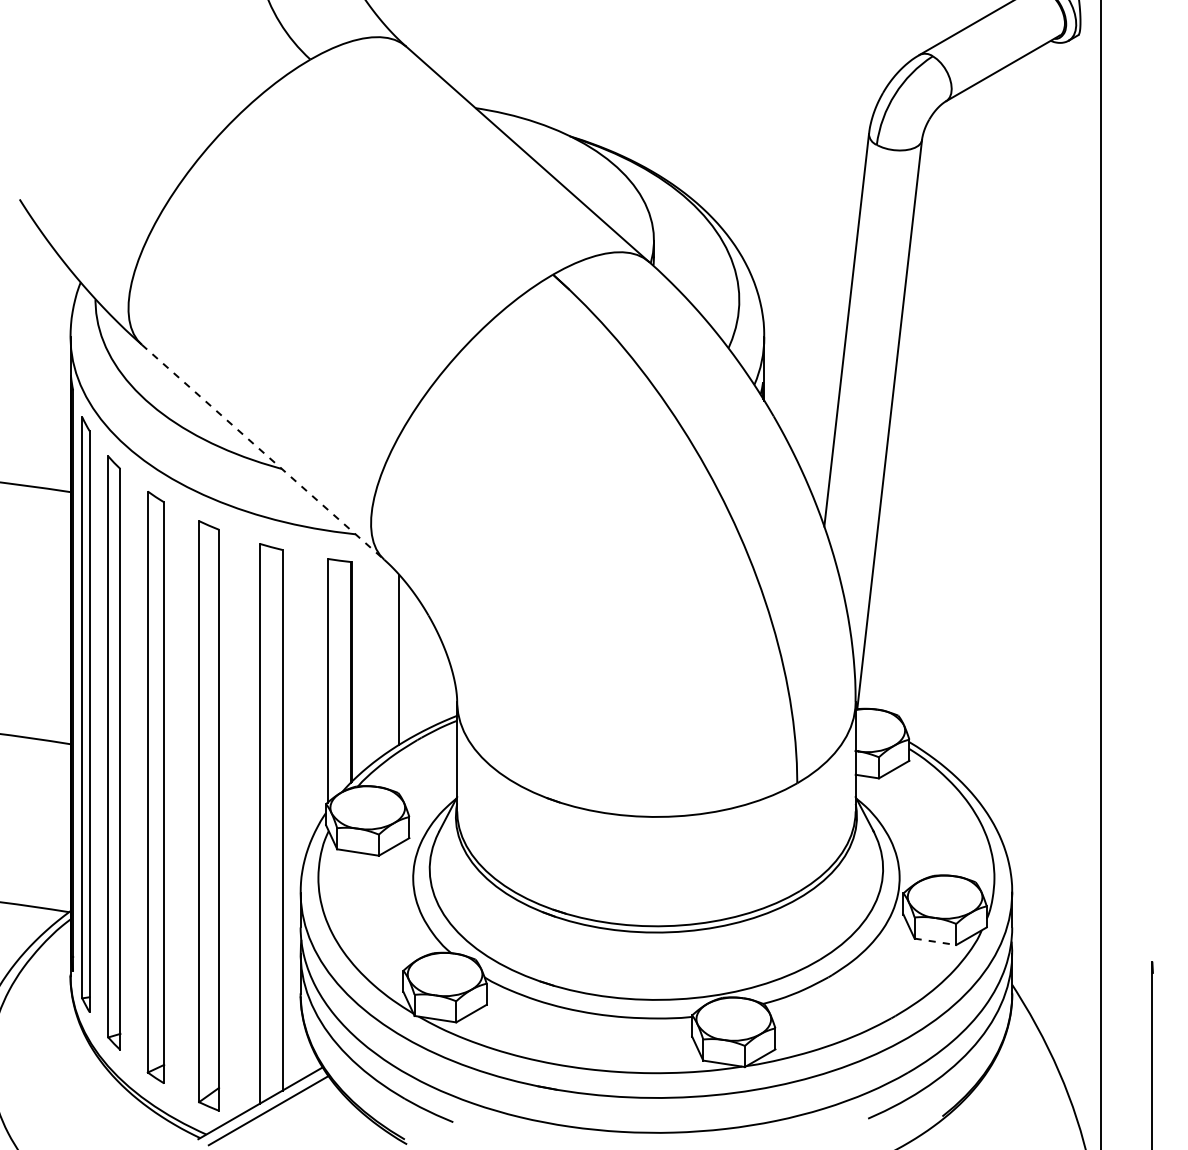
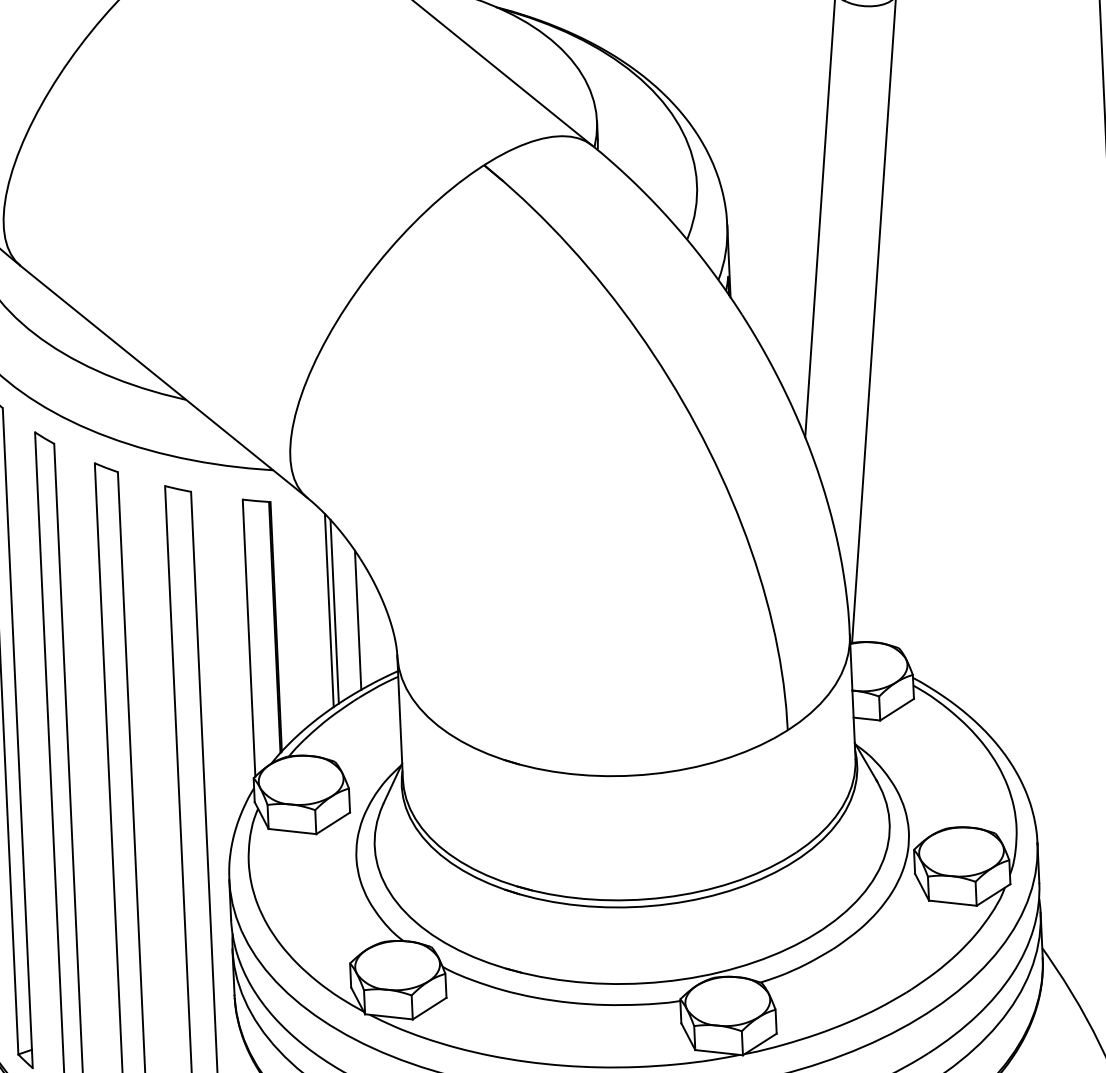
line: (263, 452) -> (164, 382), dashed -> solid
line: (403, 660) -> (334, 611), added
line: (424, 669) -> (358, 620), added
line: (935, 941) -> (952, 902), dashed -> solid

